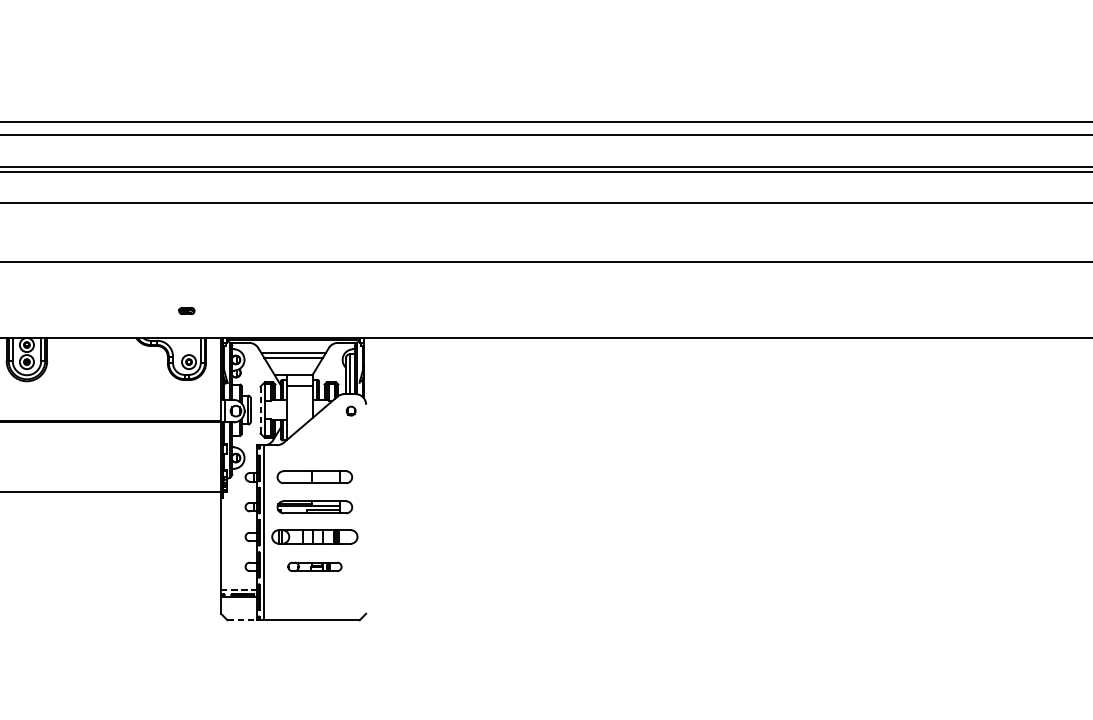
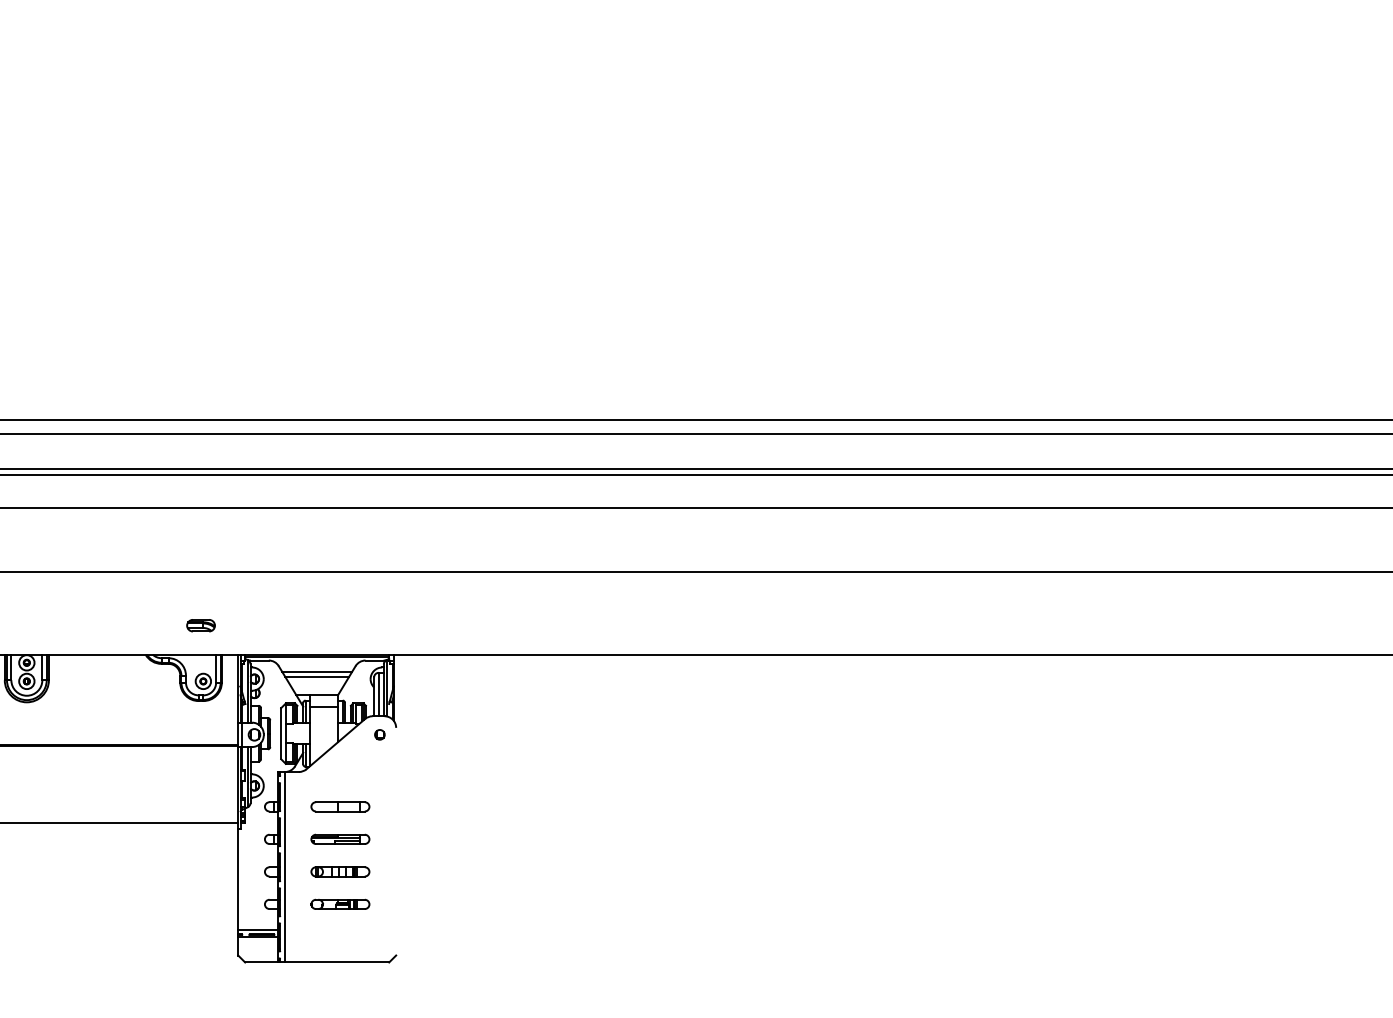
part: (186, 310) -> (200, 625), size x1.67
line: (260, 409) -> (281, 733), dashed -> solid
part: (314, 476) -> (340, 806), size x0.71
part: (314, 506) -> (340, 838), size x0.71
part: (314, 536) -> (340, 871), size x0.62
line: (238, 589) -> (257, 929), dashed -> solid
line: (242, 620) -> (261, 962), dashed -> solid

